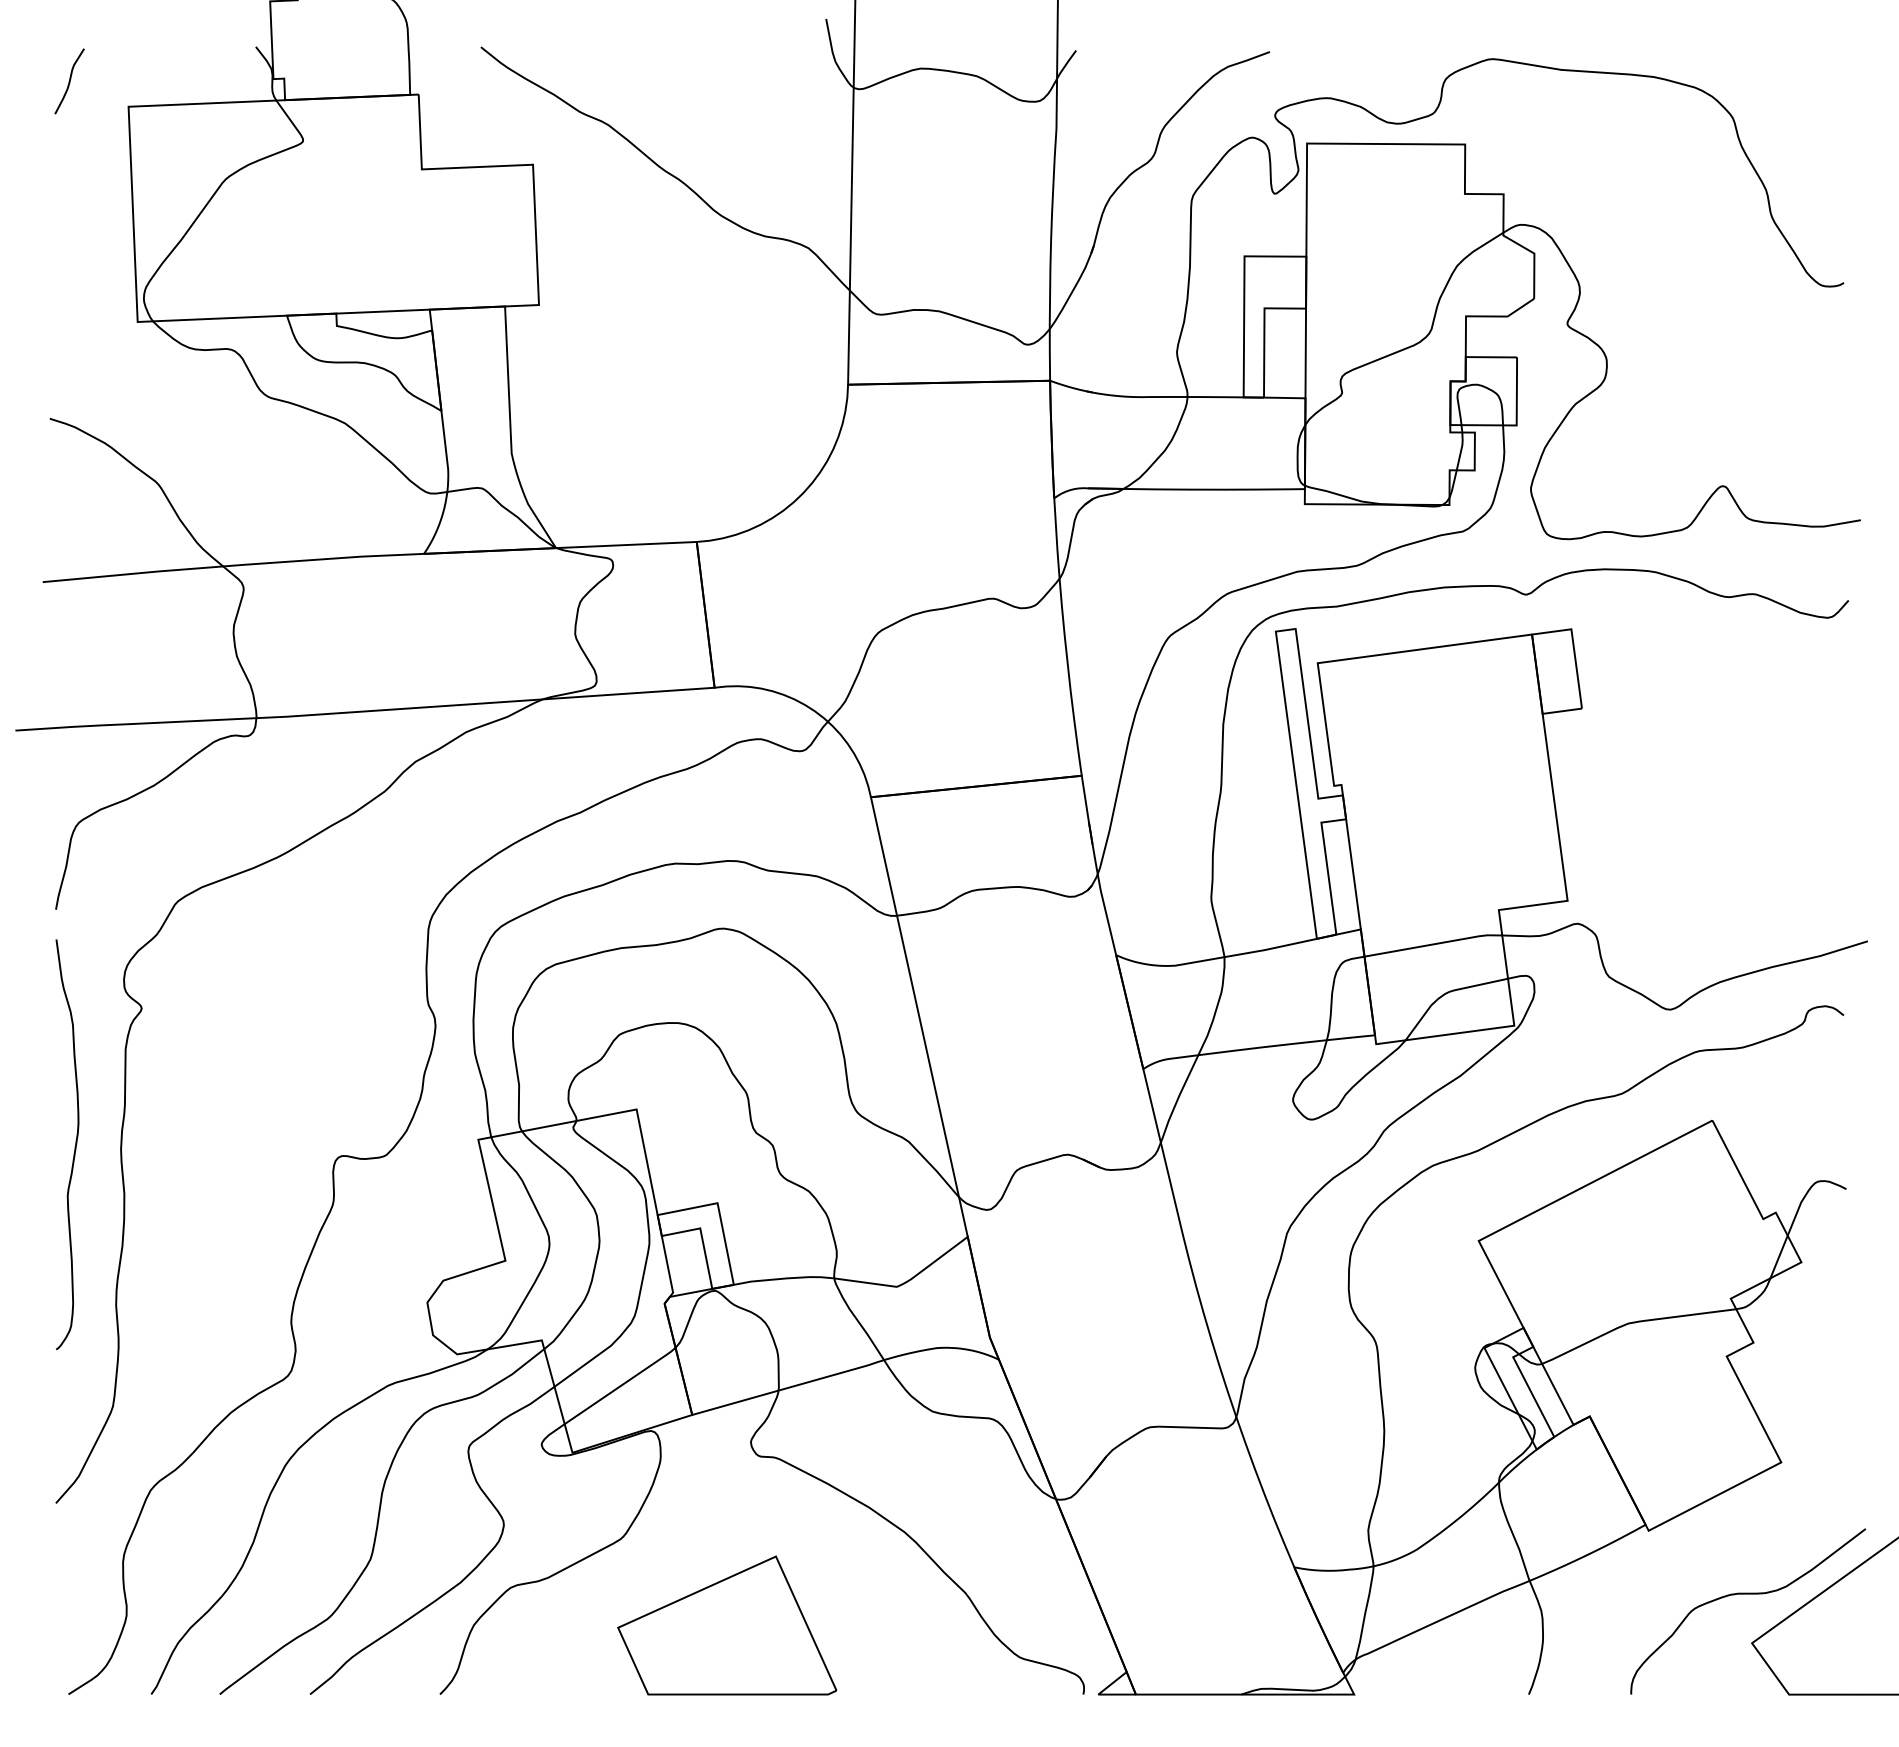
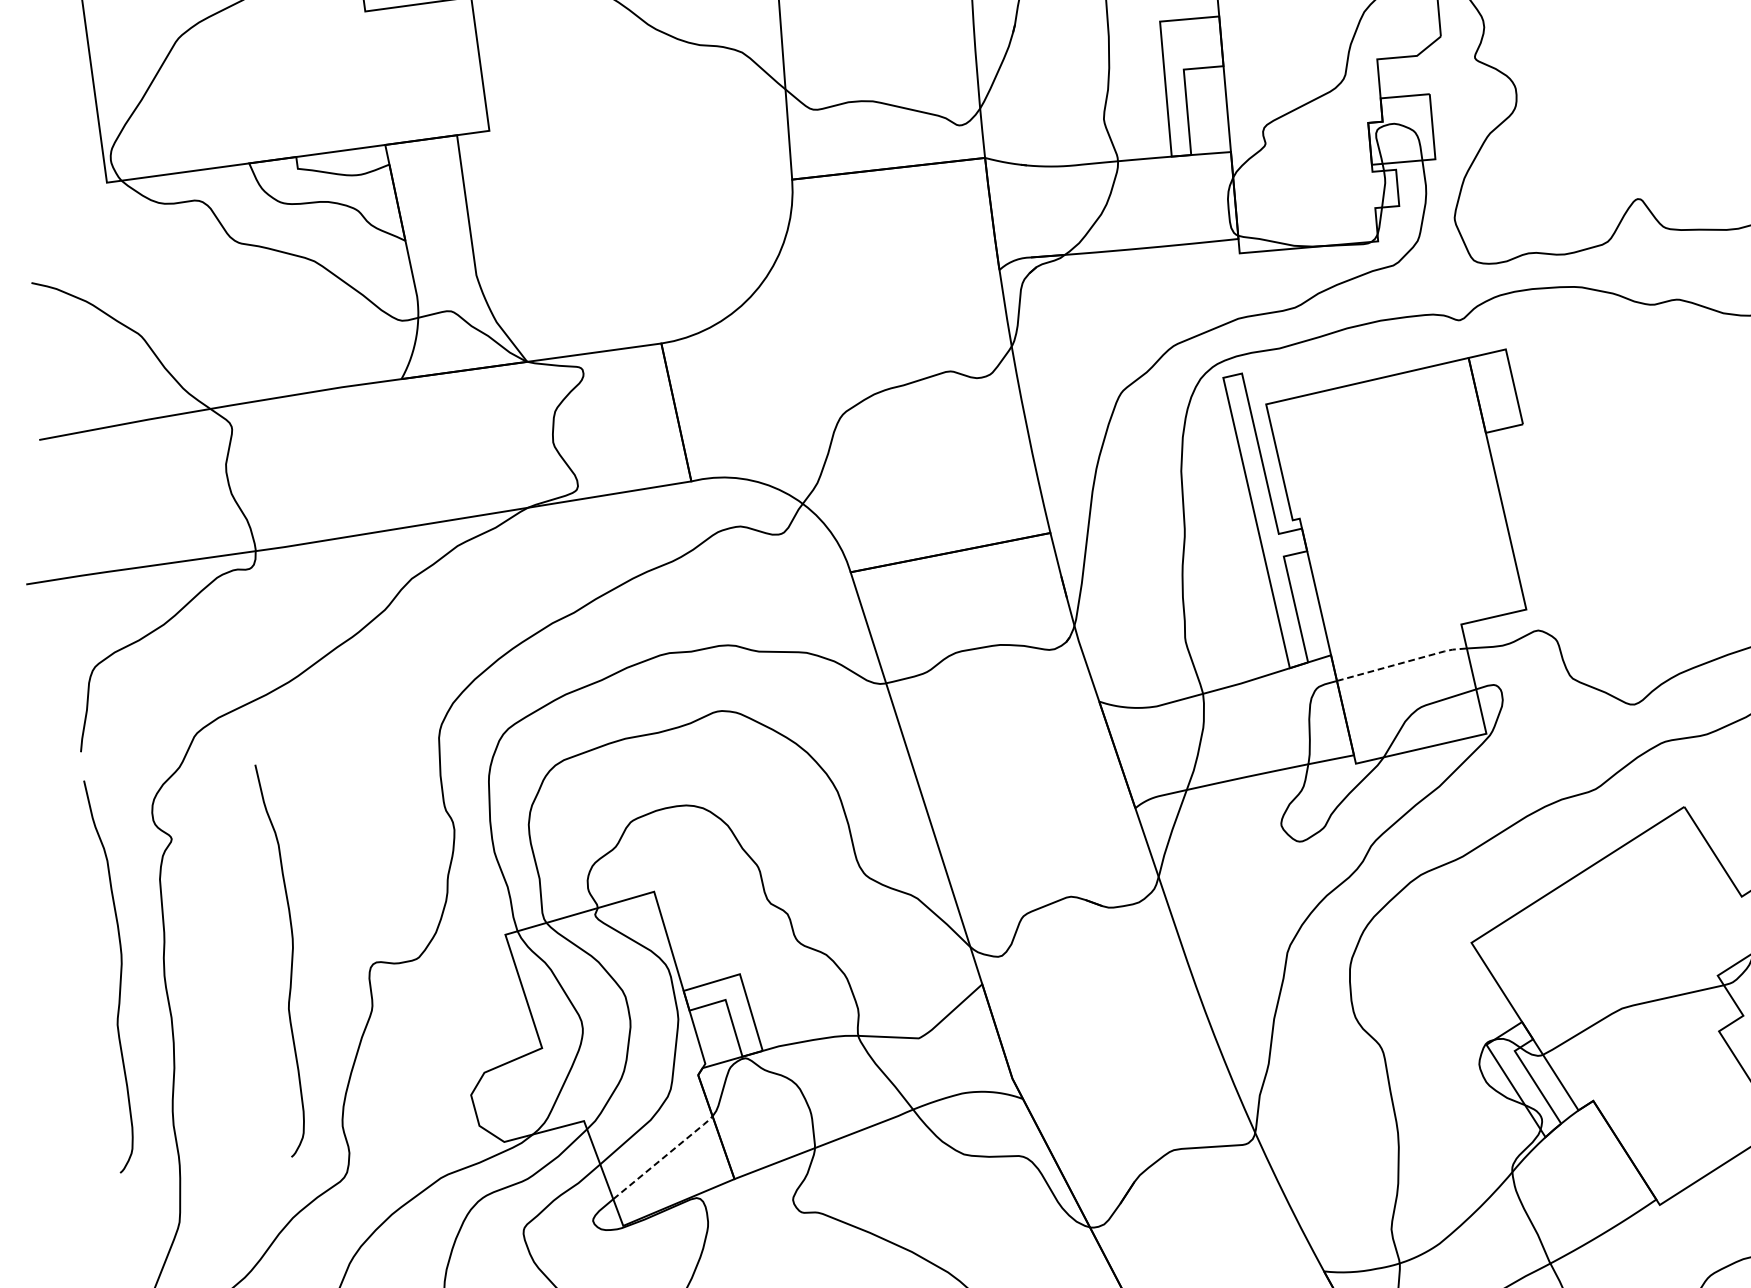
line: (1434, 944) -> (1402, 663), solid -> dashed
curve: (253, 1146) -> (290, 961), added
line: (621, 1385) -> (664, 1157), solid -> dashed

